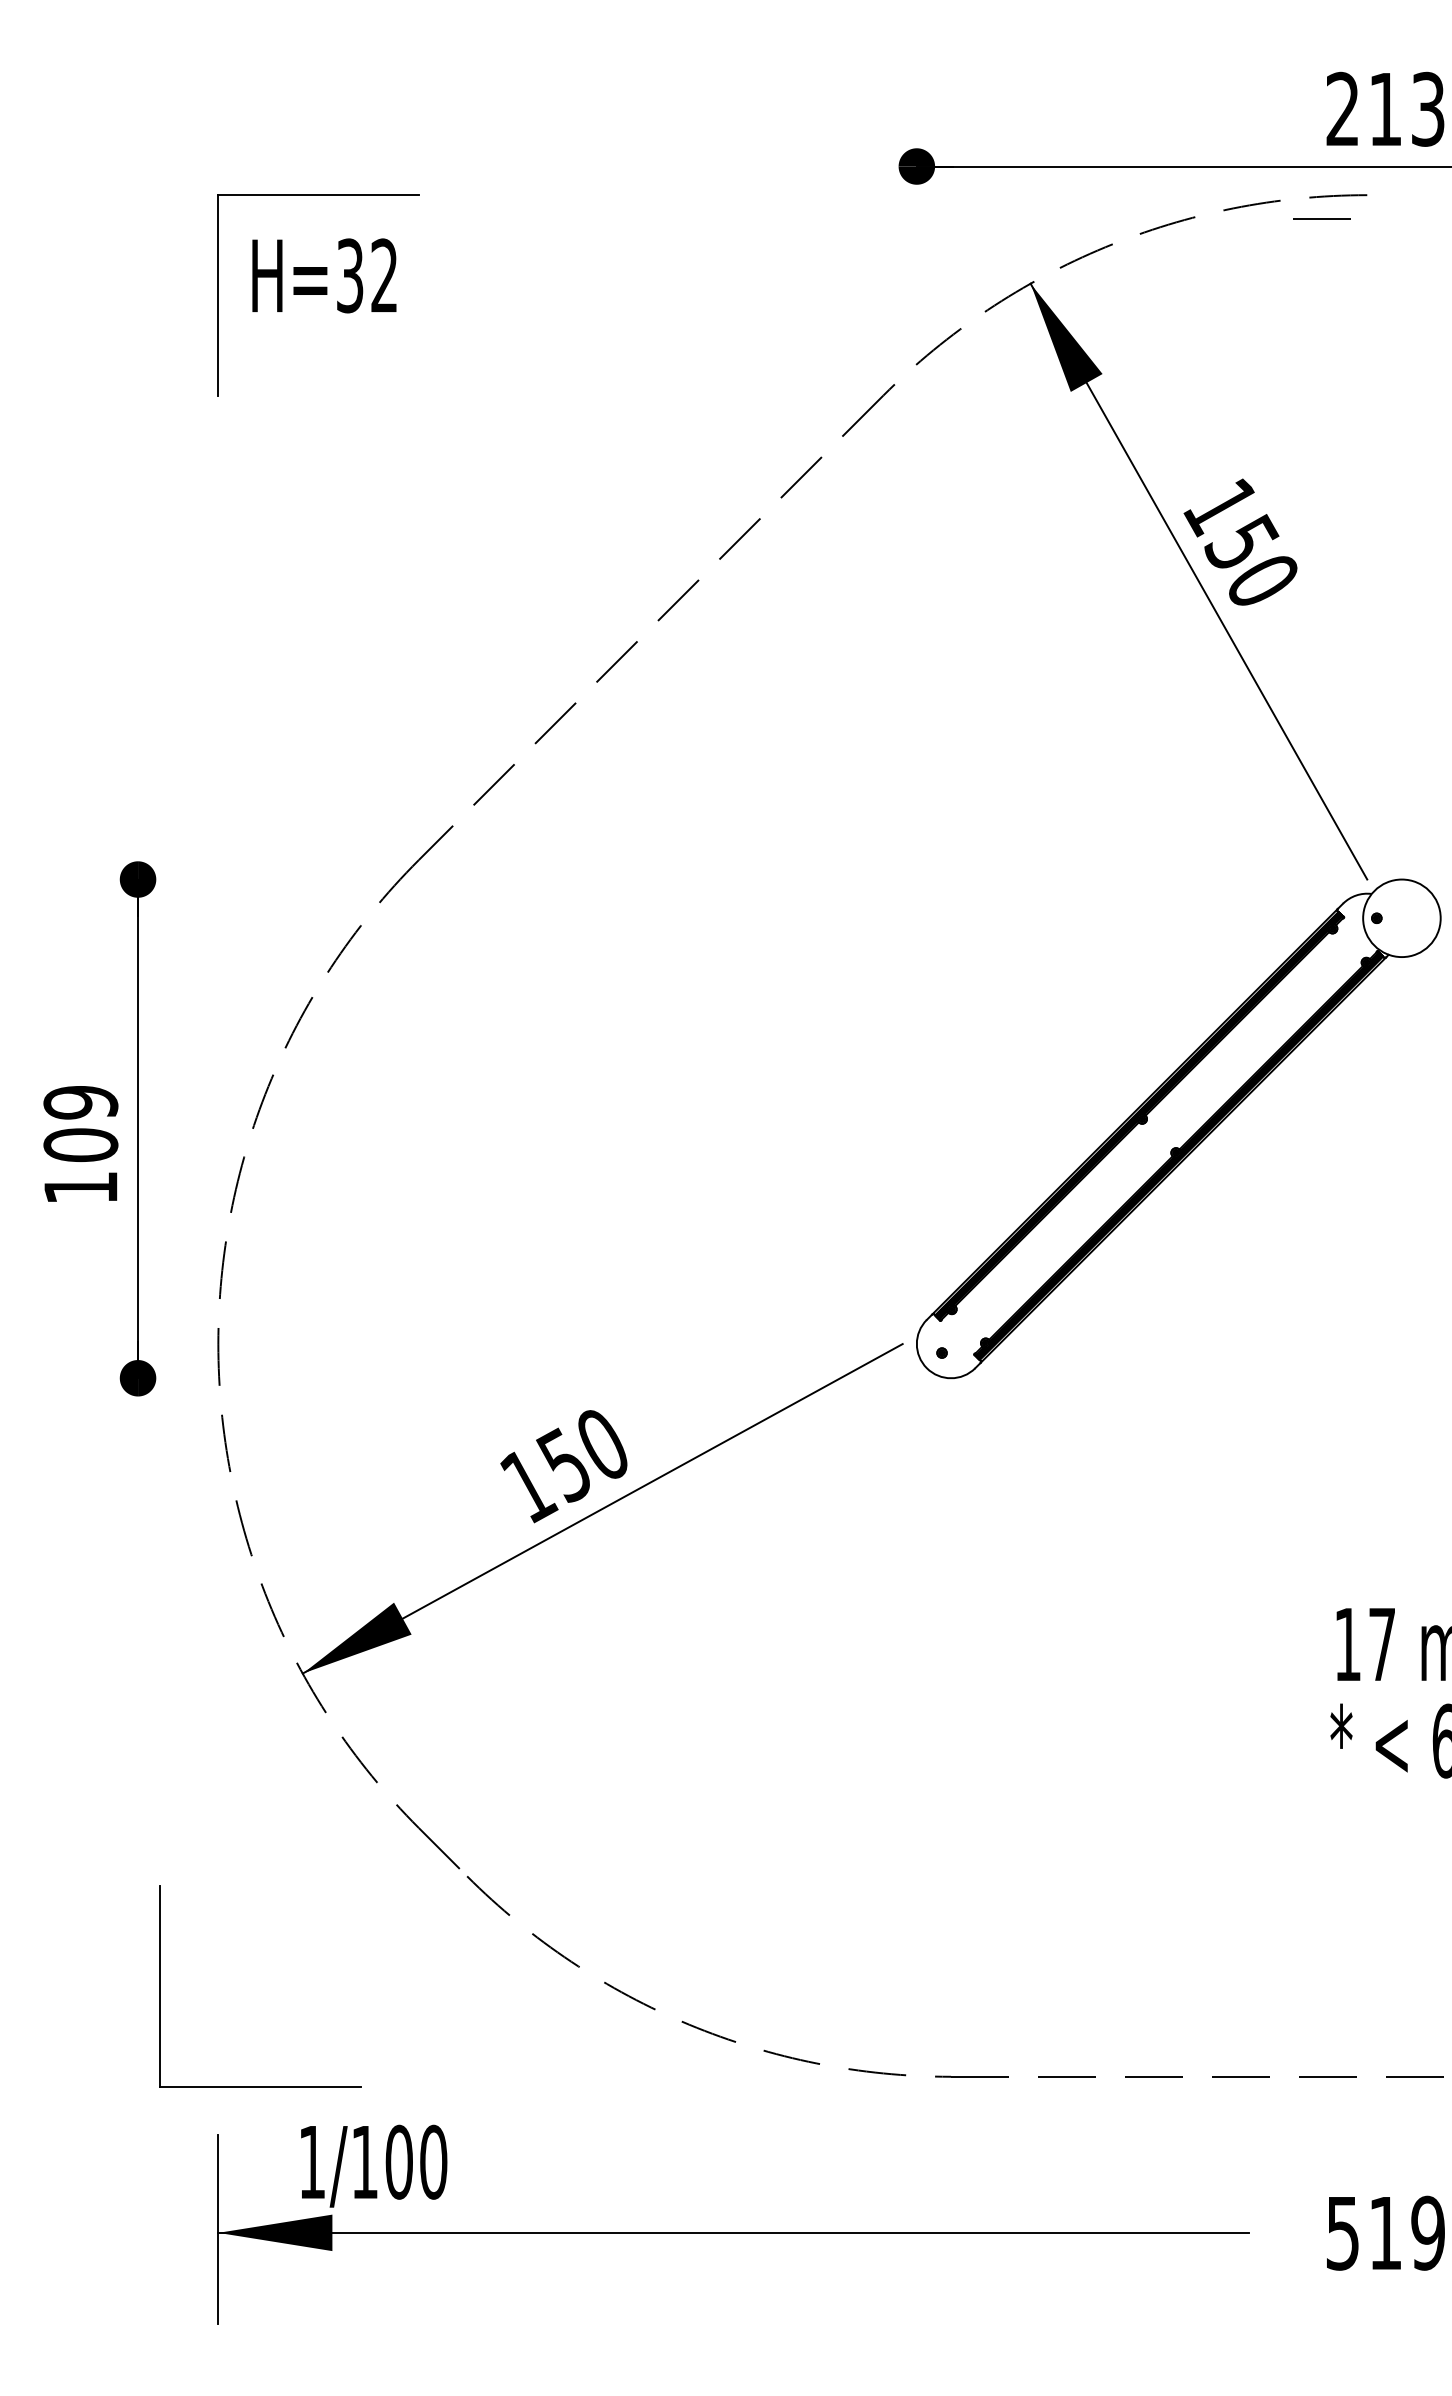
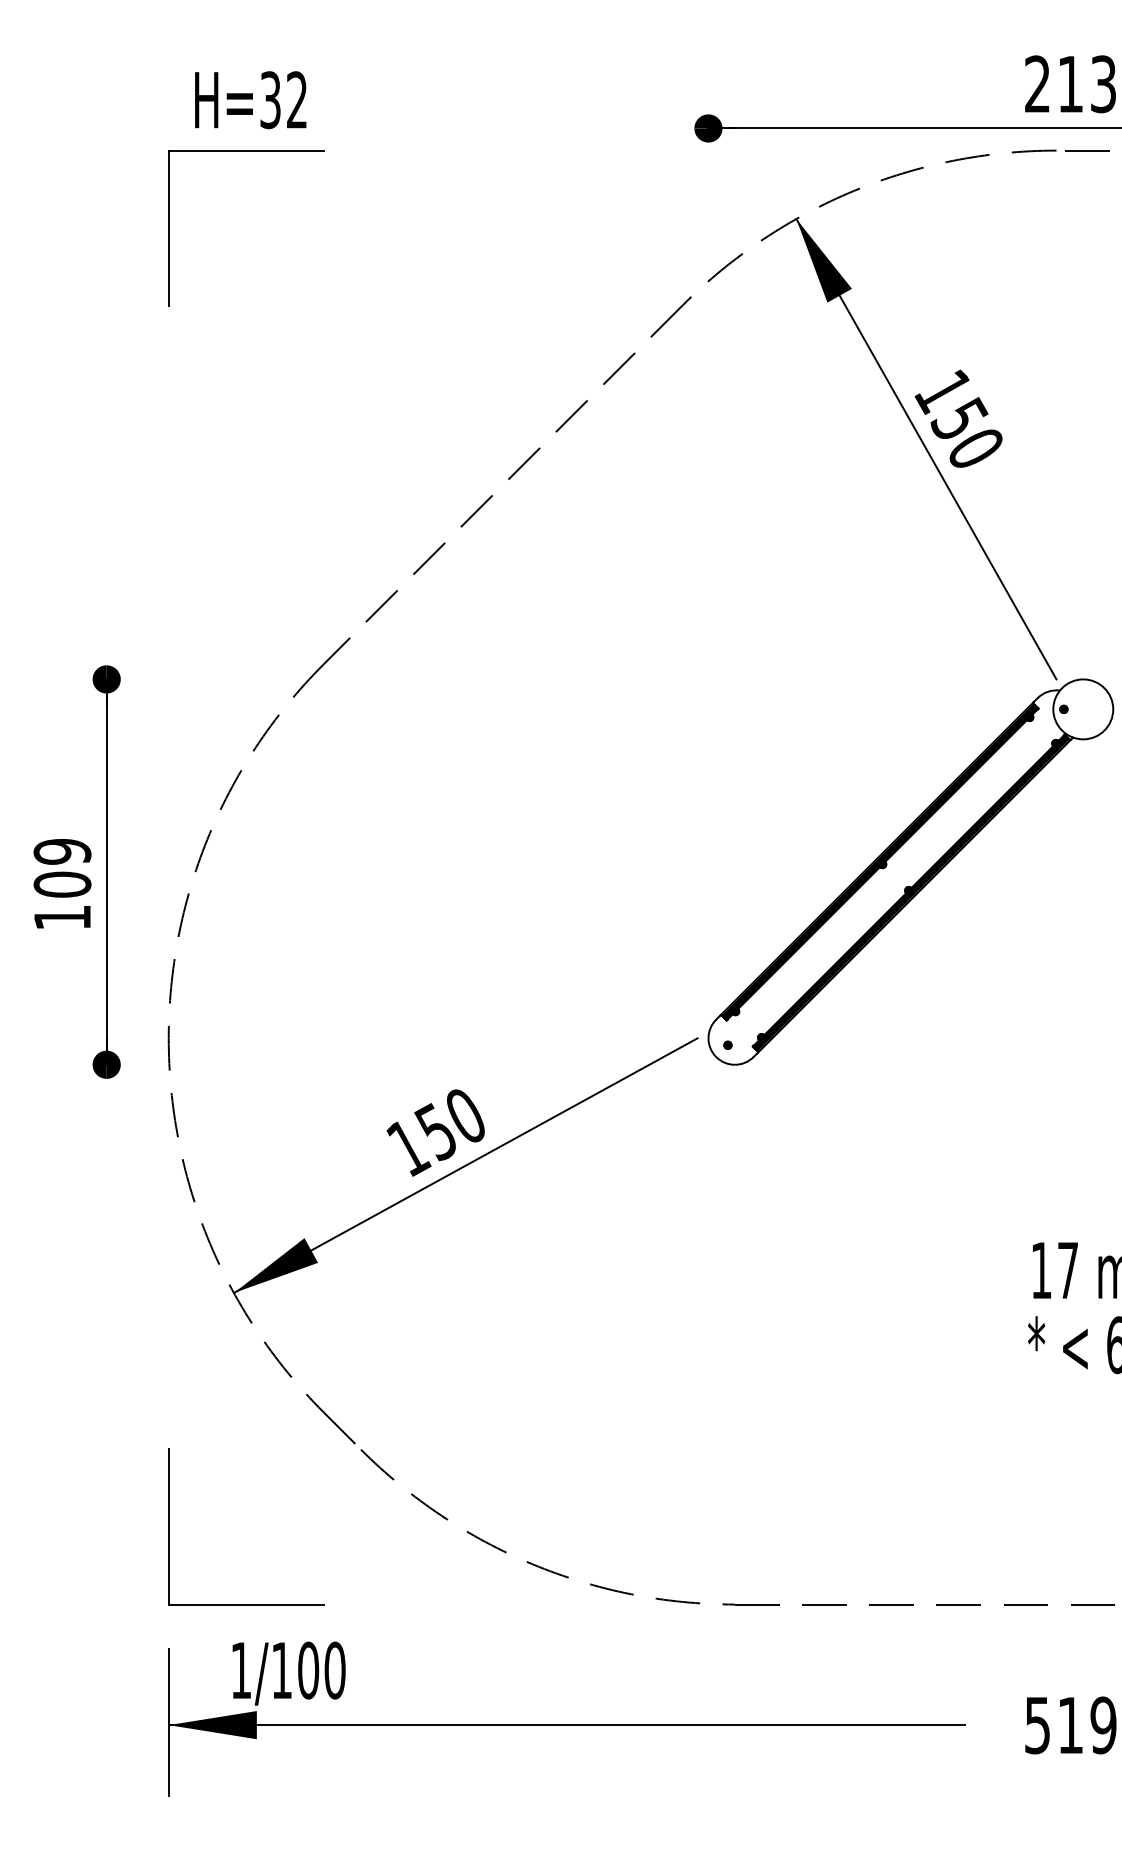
line: (1321, 218) -> (1087, 150), moved
text: (324, 275) -> (250, 99), moved
part: (160, 1986) -> (168, 1527), moved

